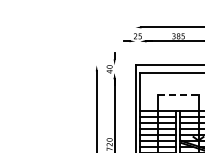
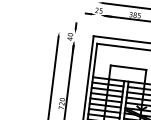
line: (178, 95) -> (128, 67), dashed -> solid

